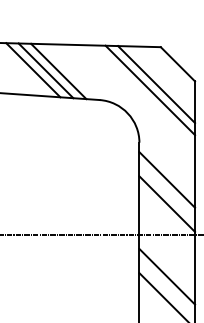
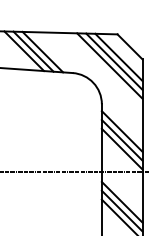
line: (162, 78) -> (118, 57), added
line: (166, 192) -> (121, 140), added
line: (166, 287) -> (121, 210), added

